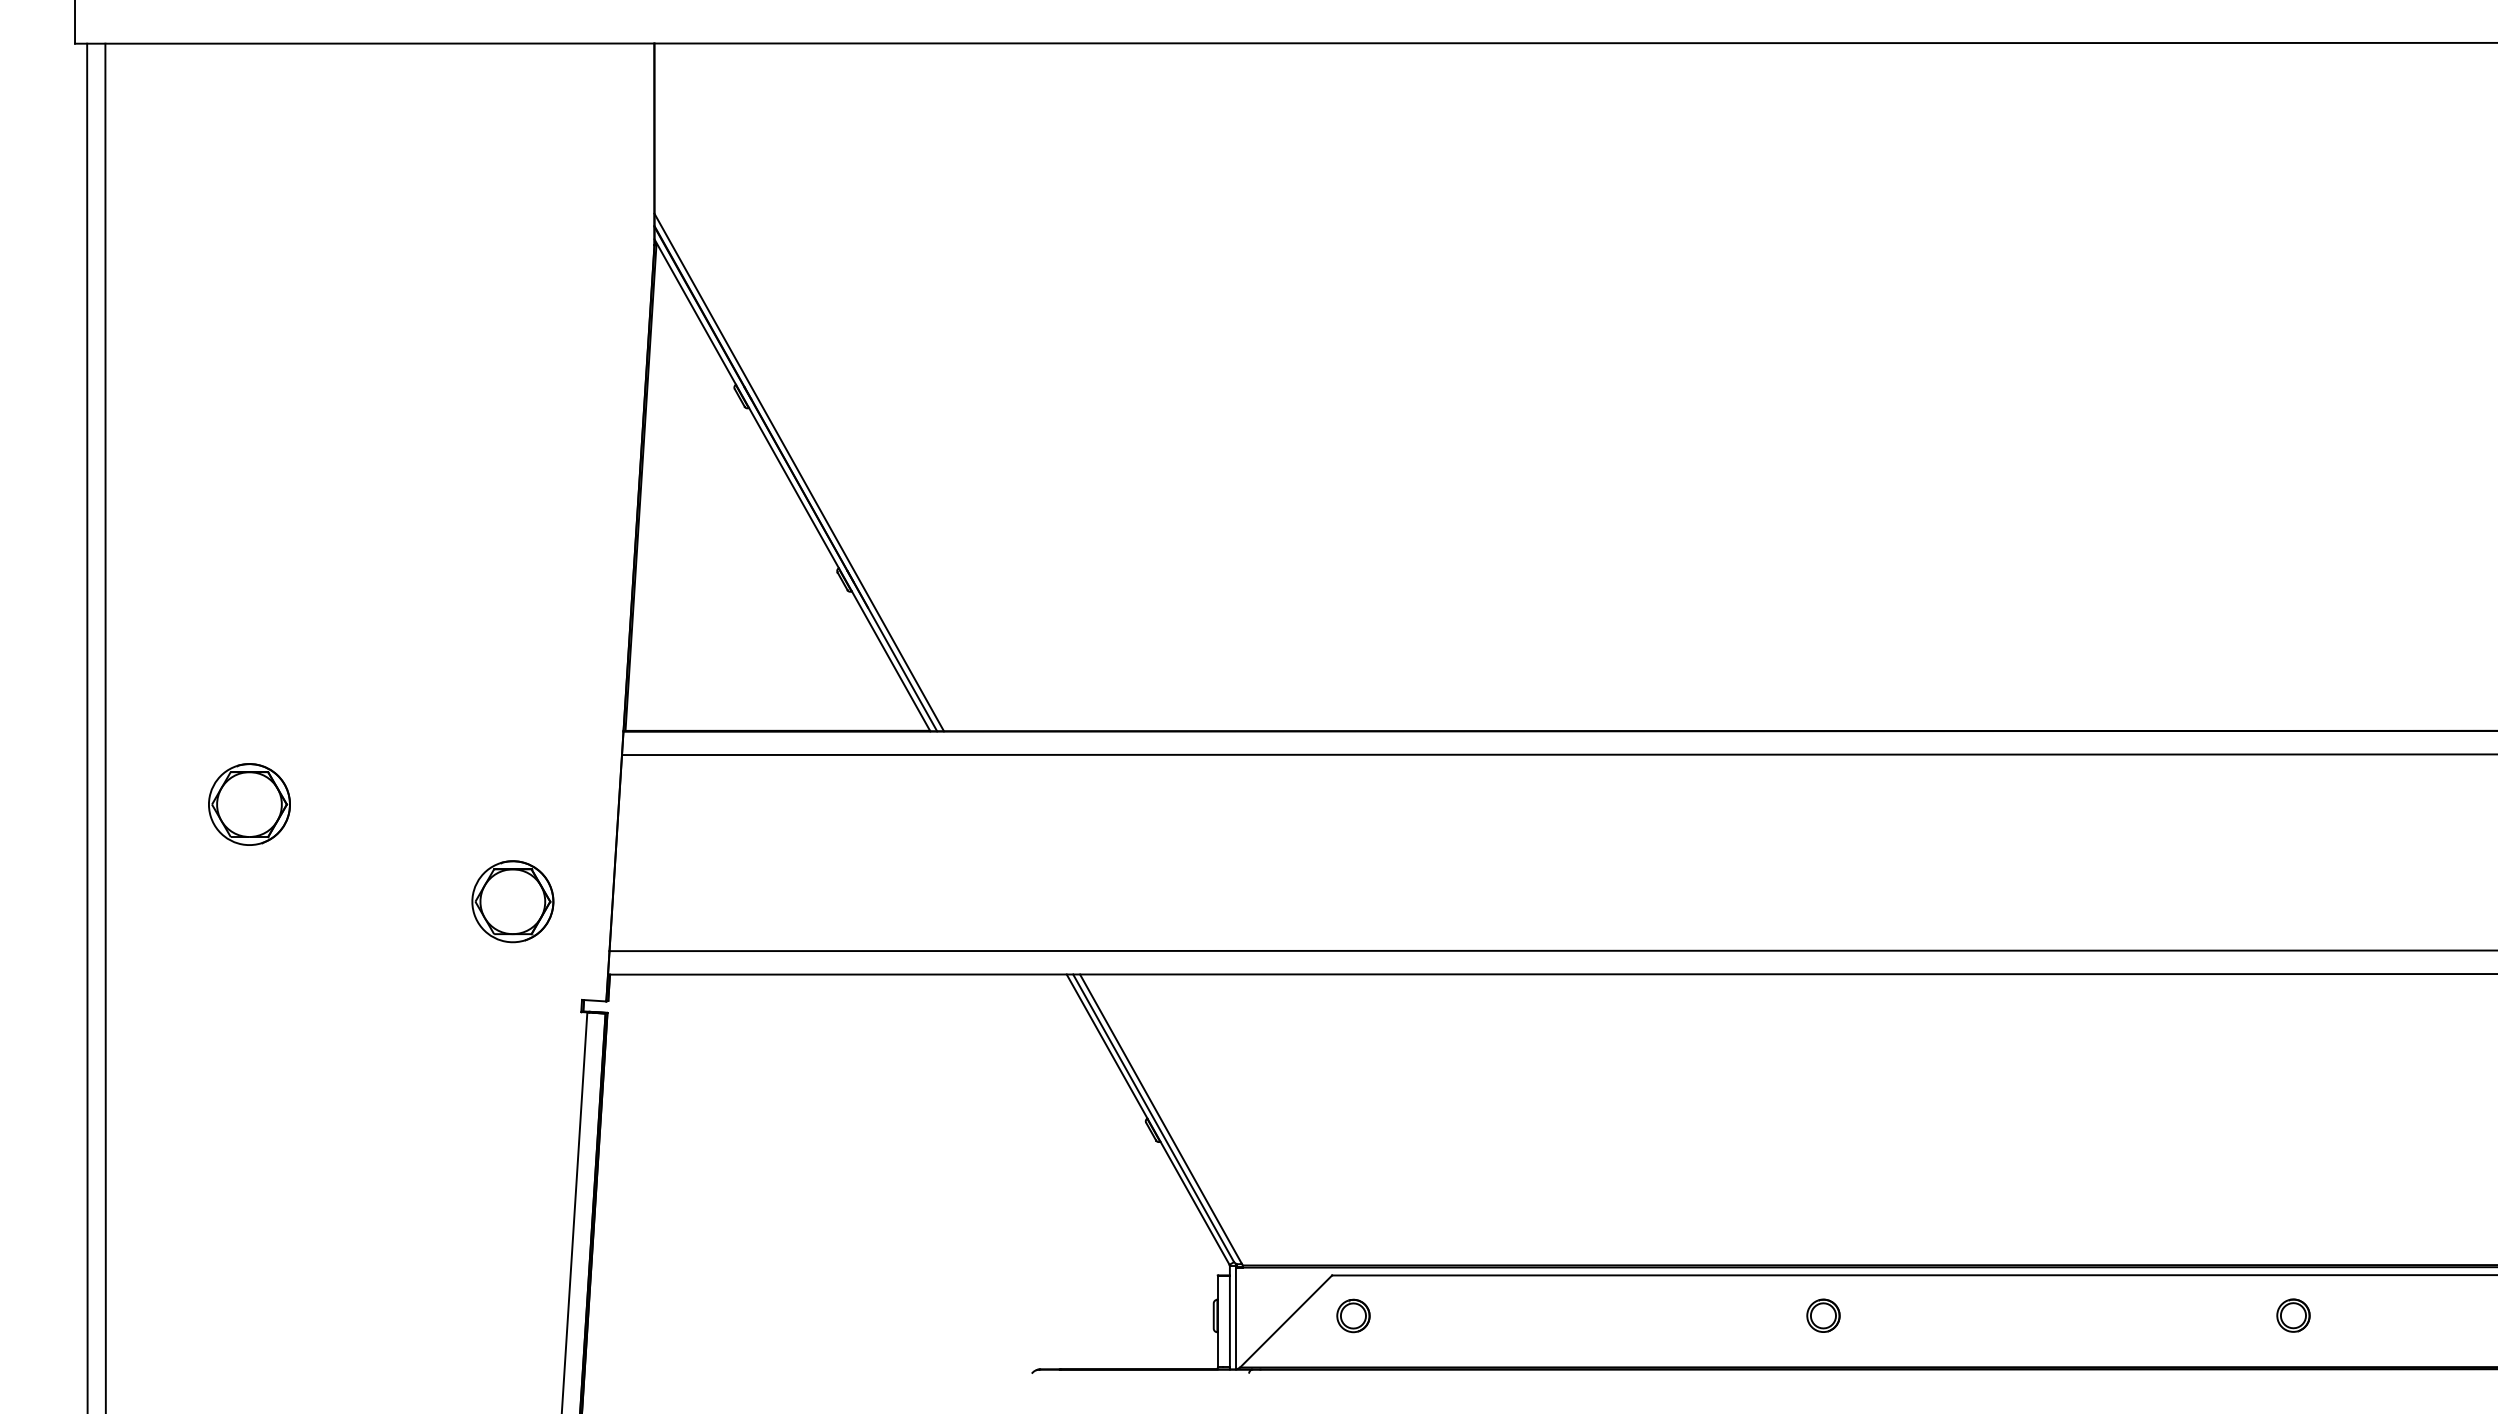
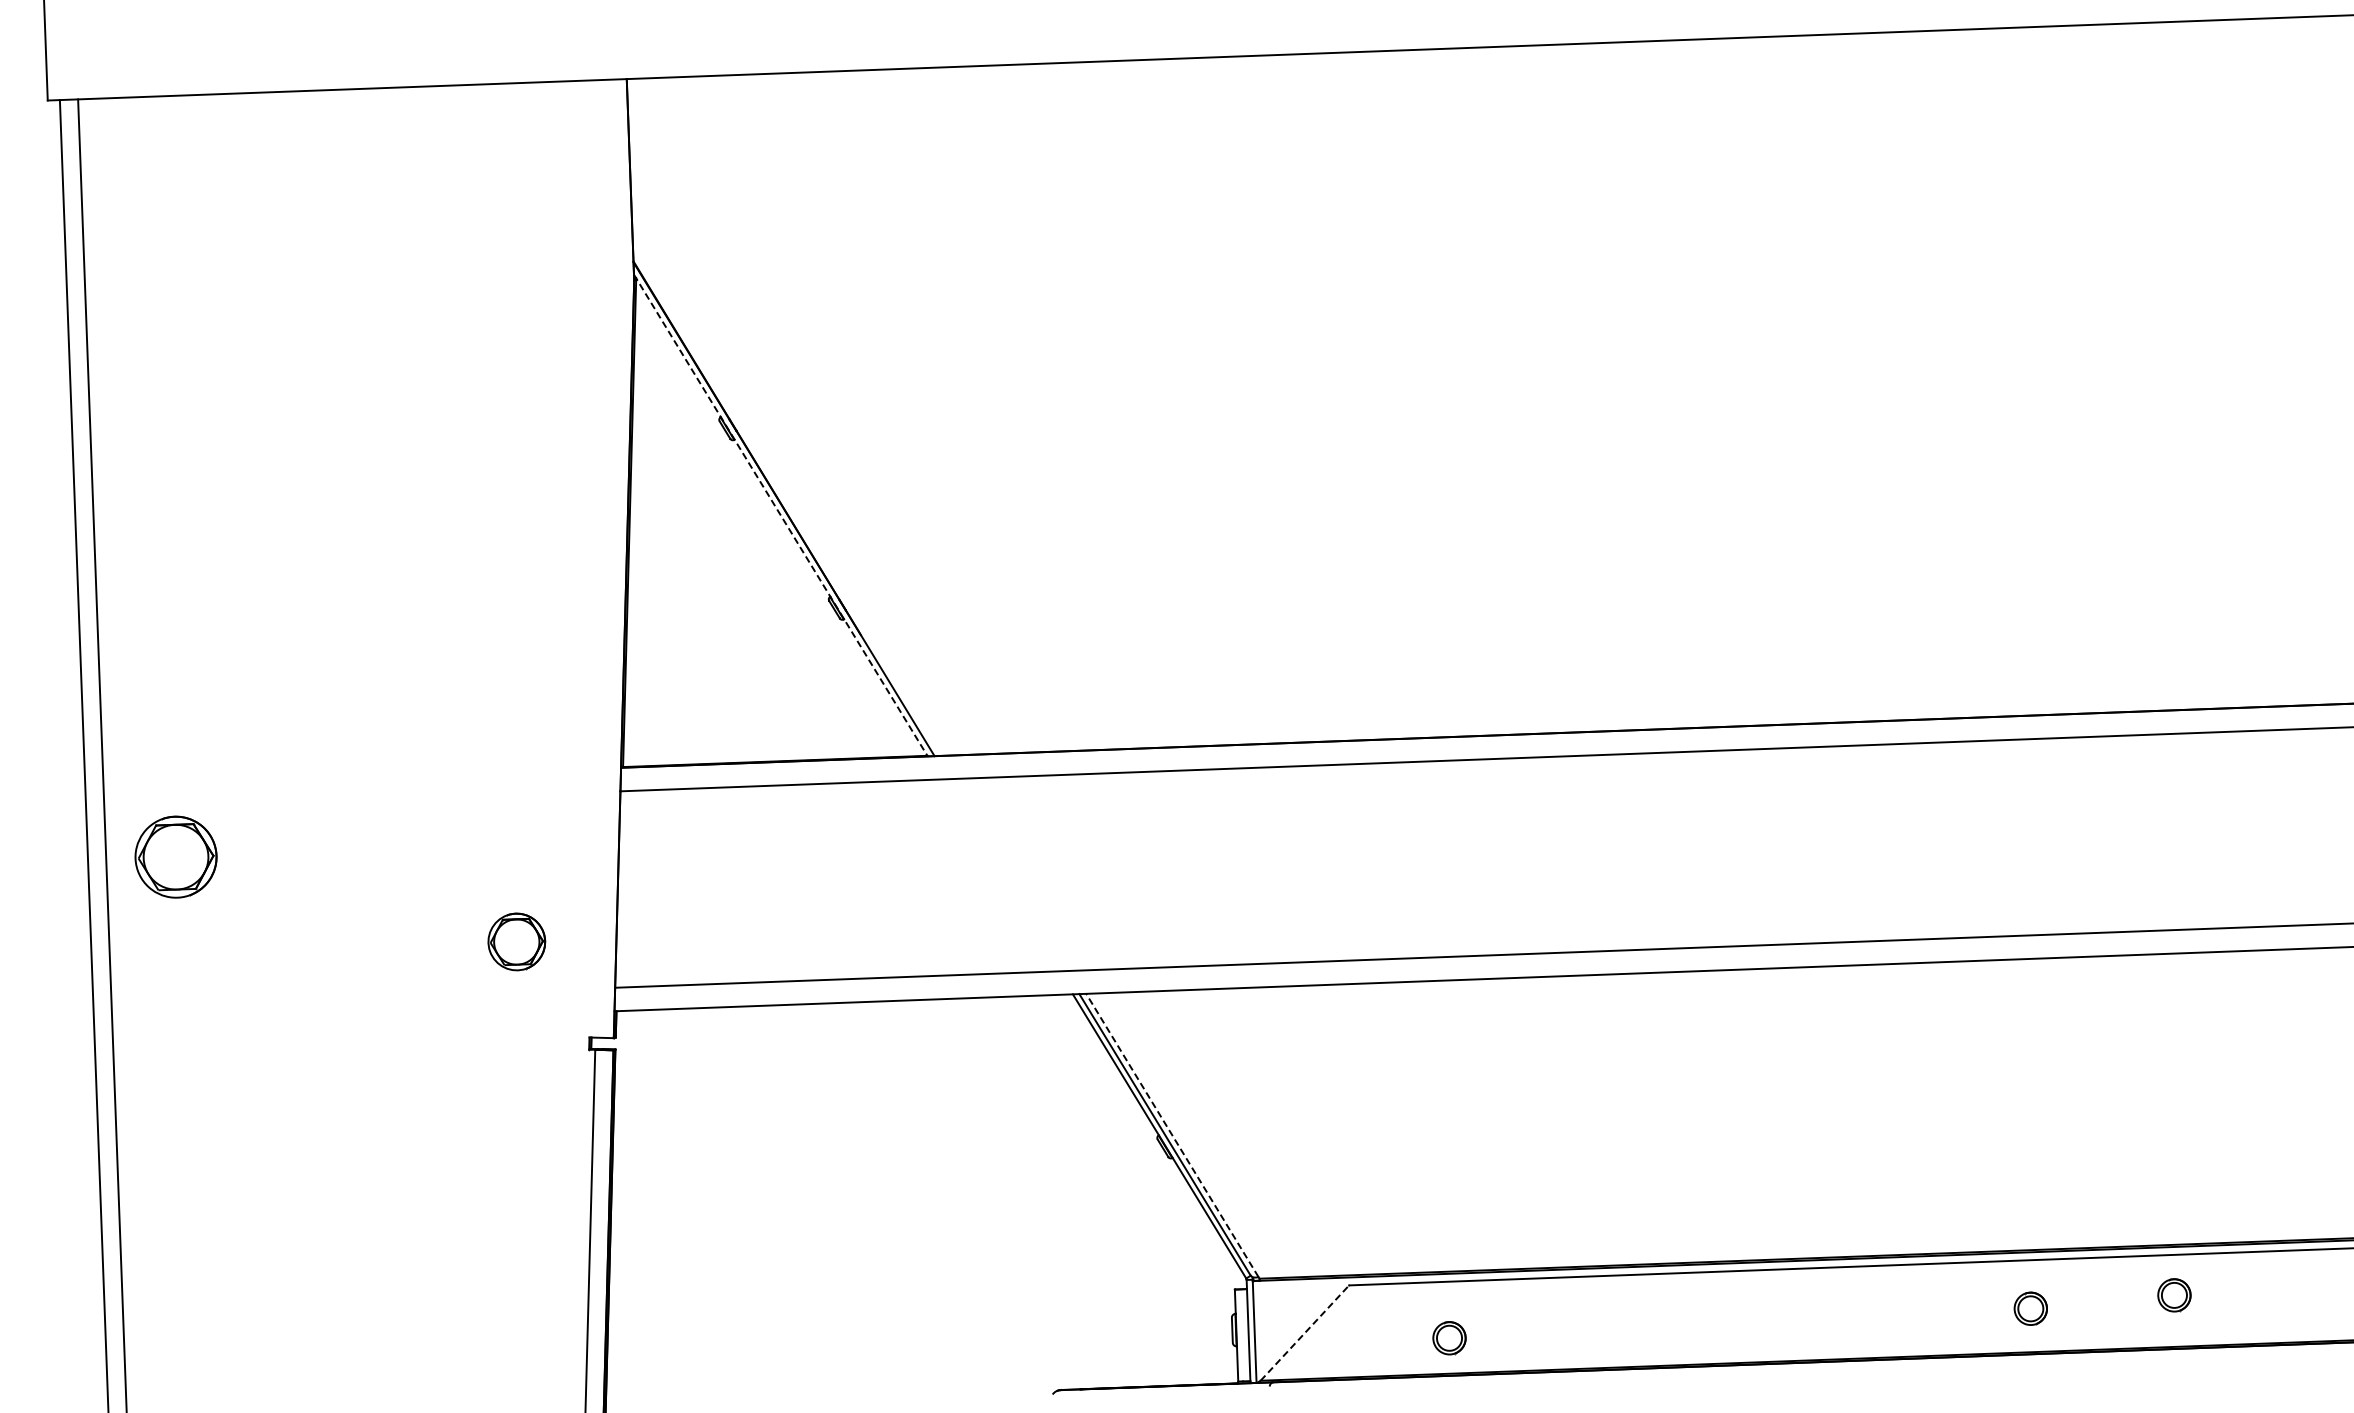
line: (799, 472) -> (787, 502), removed
line: (792, 485) -> (780, 515), solid -> dashed
part: (249, 804) -> (176, 857), moved
part: (512, 901) -> (516, 941), size x0.7
line: (1160, 1119) -> (1171, 1135), solid -> dashed
part: (1353, 1315) -> (1449, 1337), moved
part: (1823, 1315) -> (2030, 1308), moved
part: (2293, 1315) -> (2174, 1295), moved
line: (1286, 1321) -> (1305, 1333), solid -> dashed

